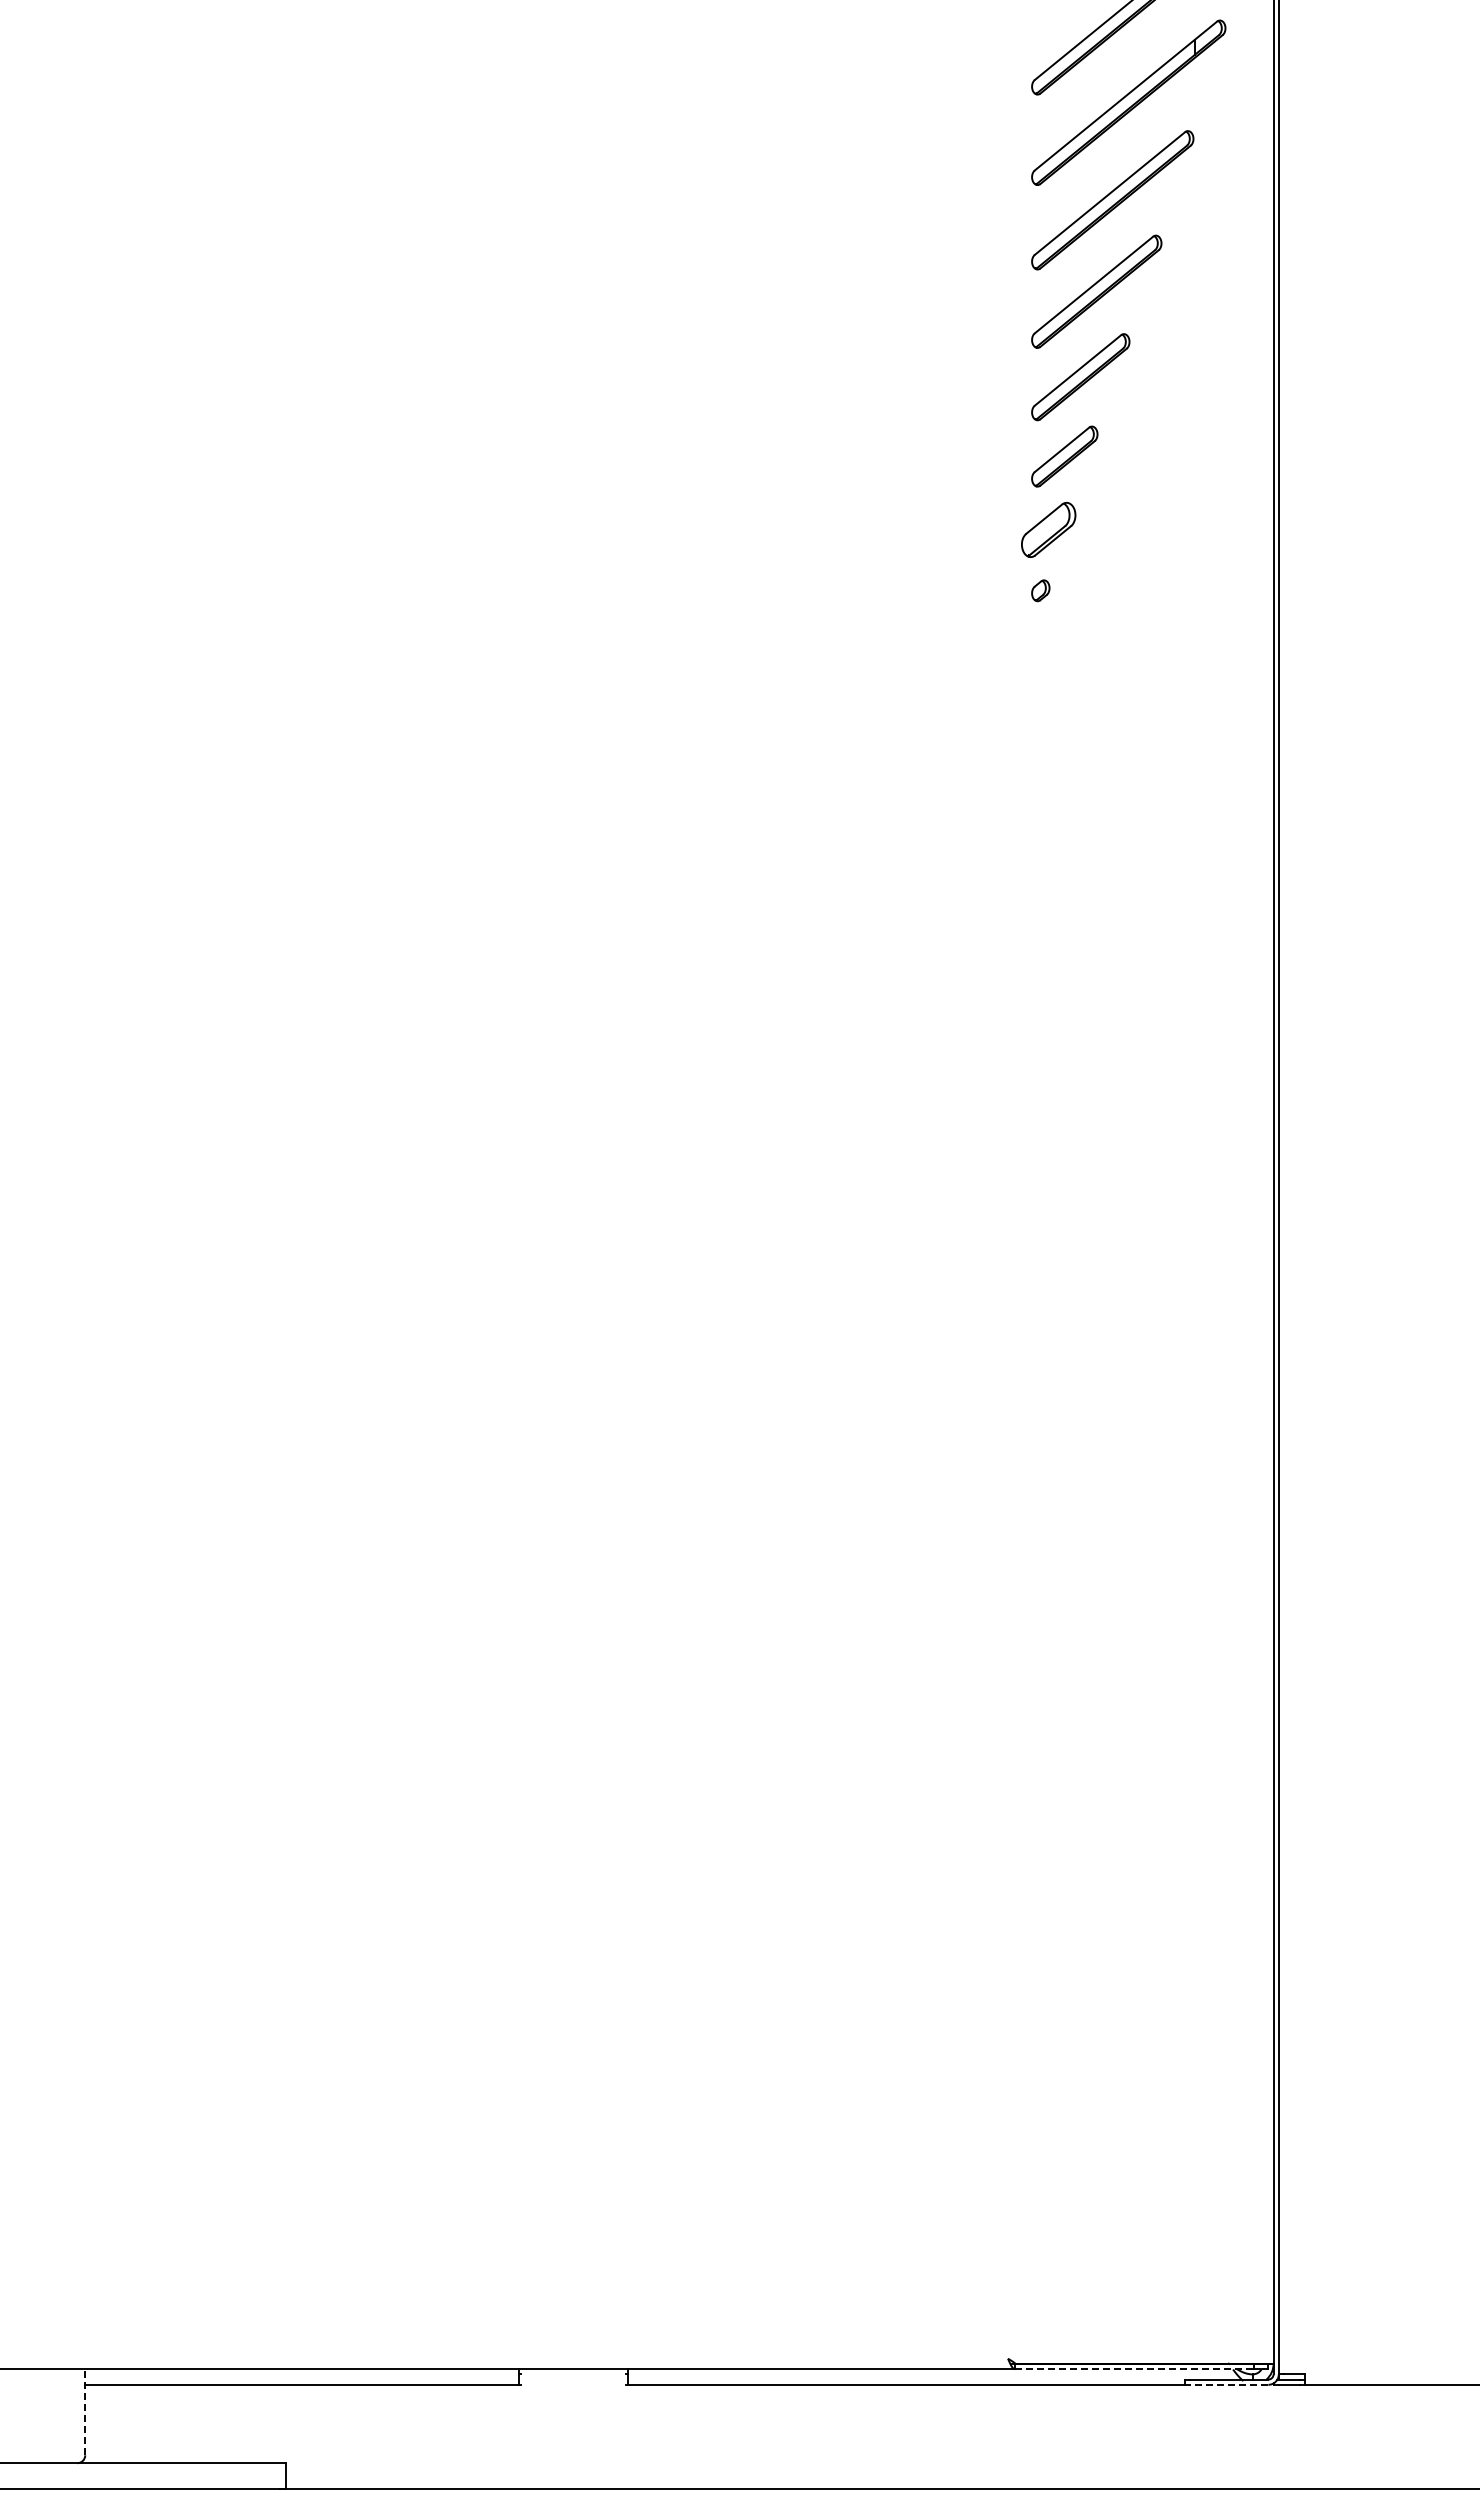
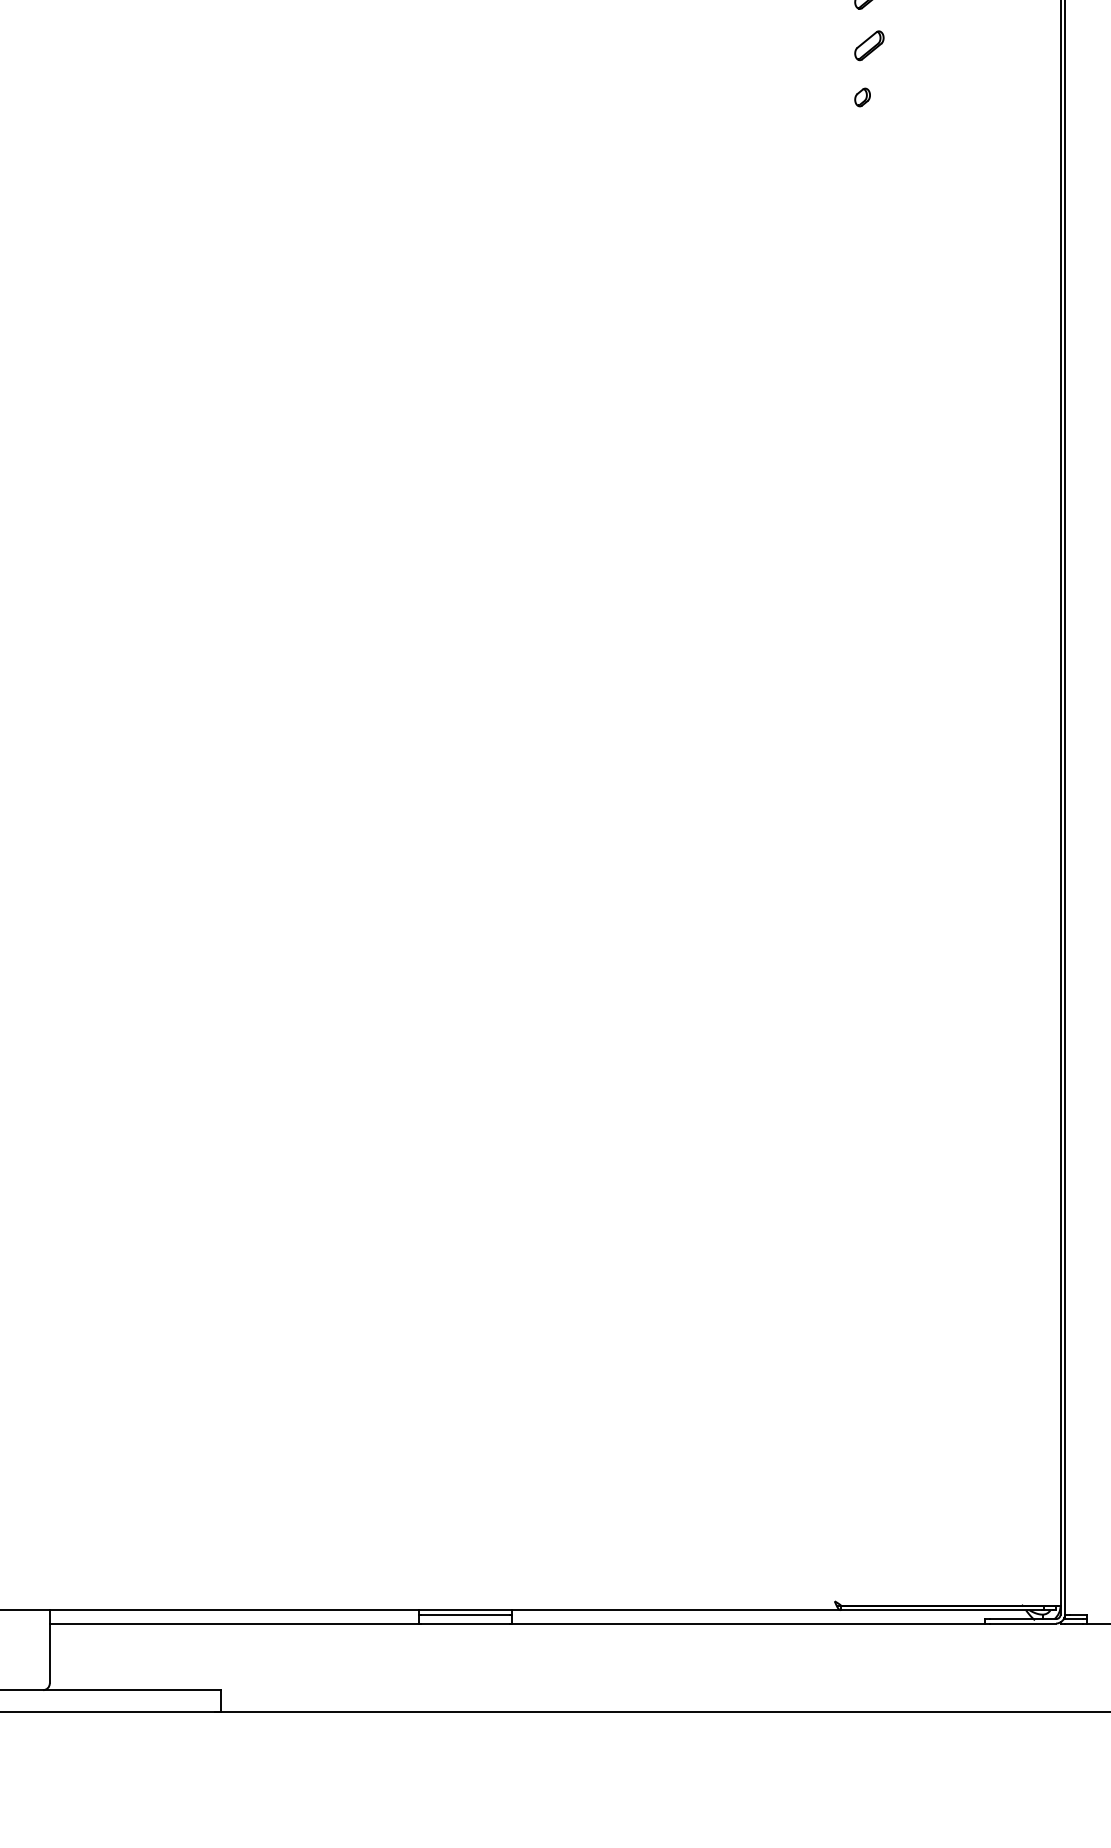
part: (1048, 529) -> (869, 45), size x0.62
line: (1133, 2369) -> (941, 1610), dashed -> solid
line: (573, 2374) -> (465, 1614), added
line: (573, 2384) -> (465, 1623), added
line: (1228, 2384) -> (1022, 1623), dashed -> solid
line: (85, 2411) -> (50, 1646), dashed -> solid

